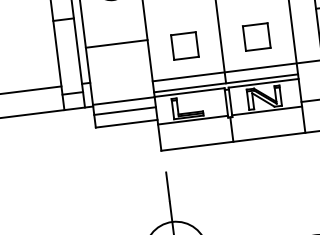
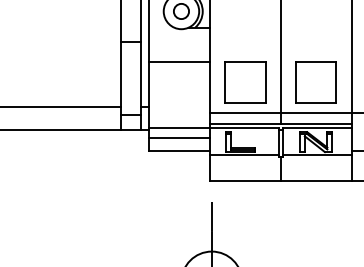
part: (256, 37) -> (315, 82), size x1.67
line: (116, 44) -> (179, 62), moved
part: (185, 46) -> (245, 82), size x1.67

